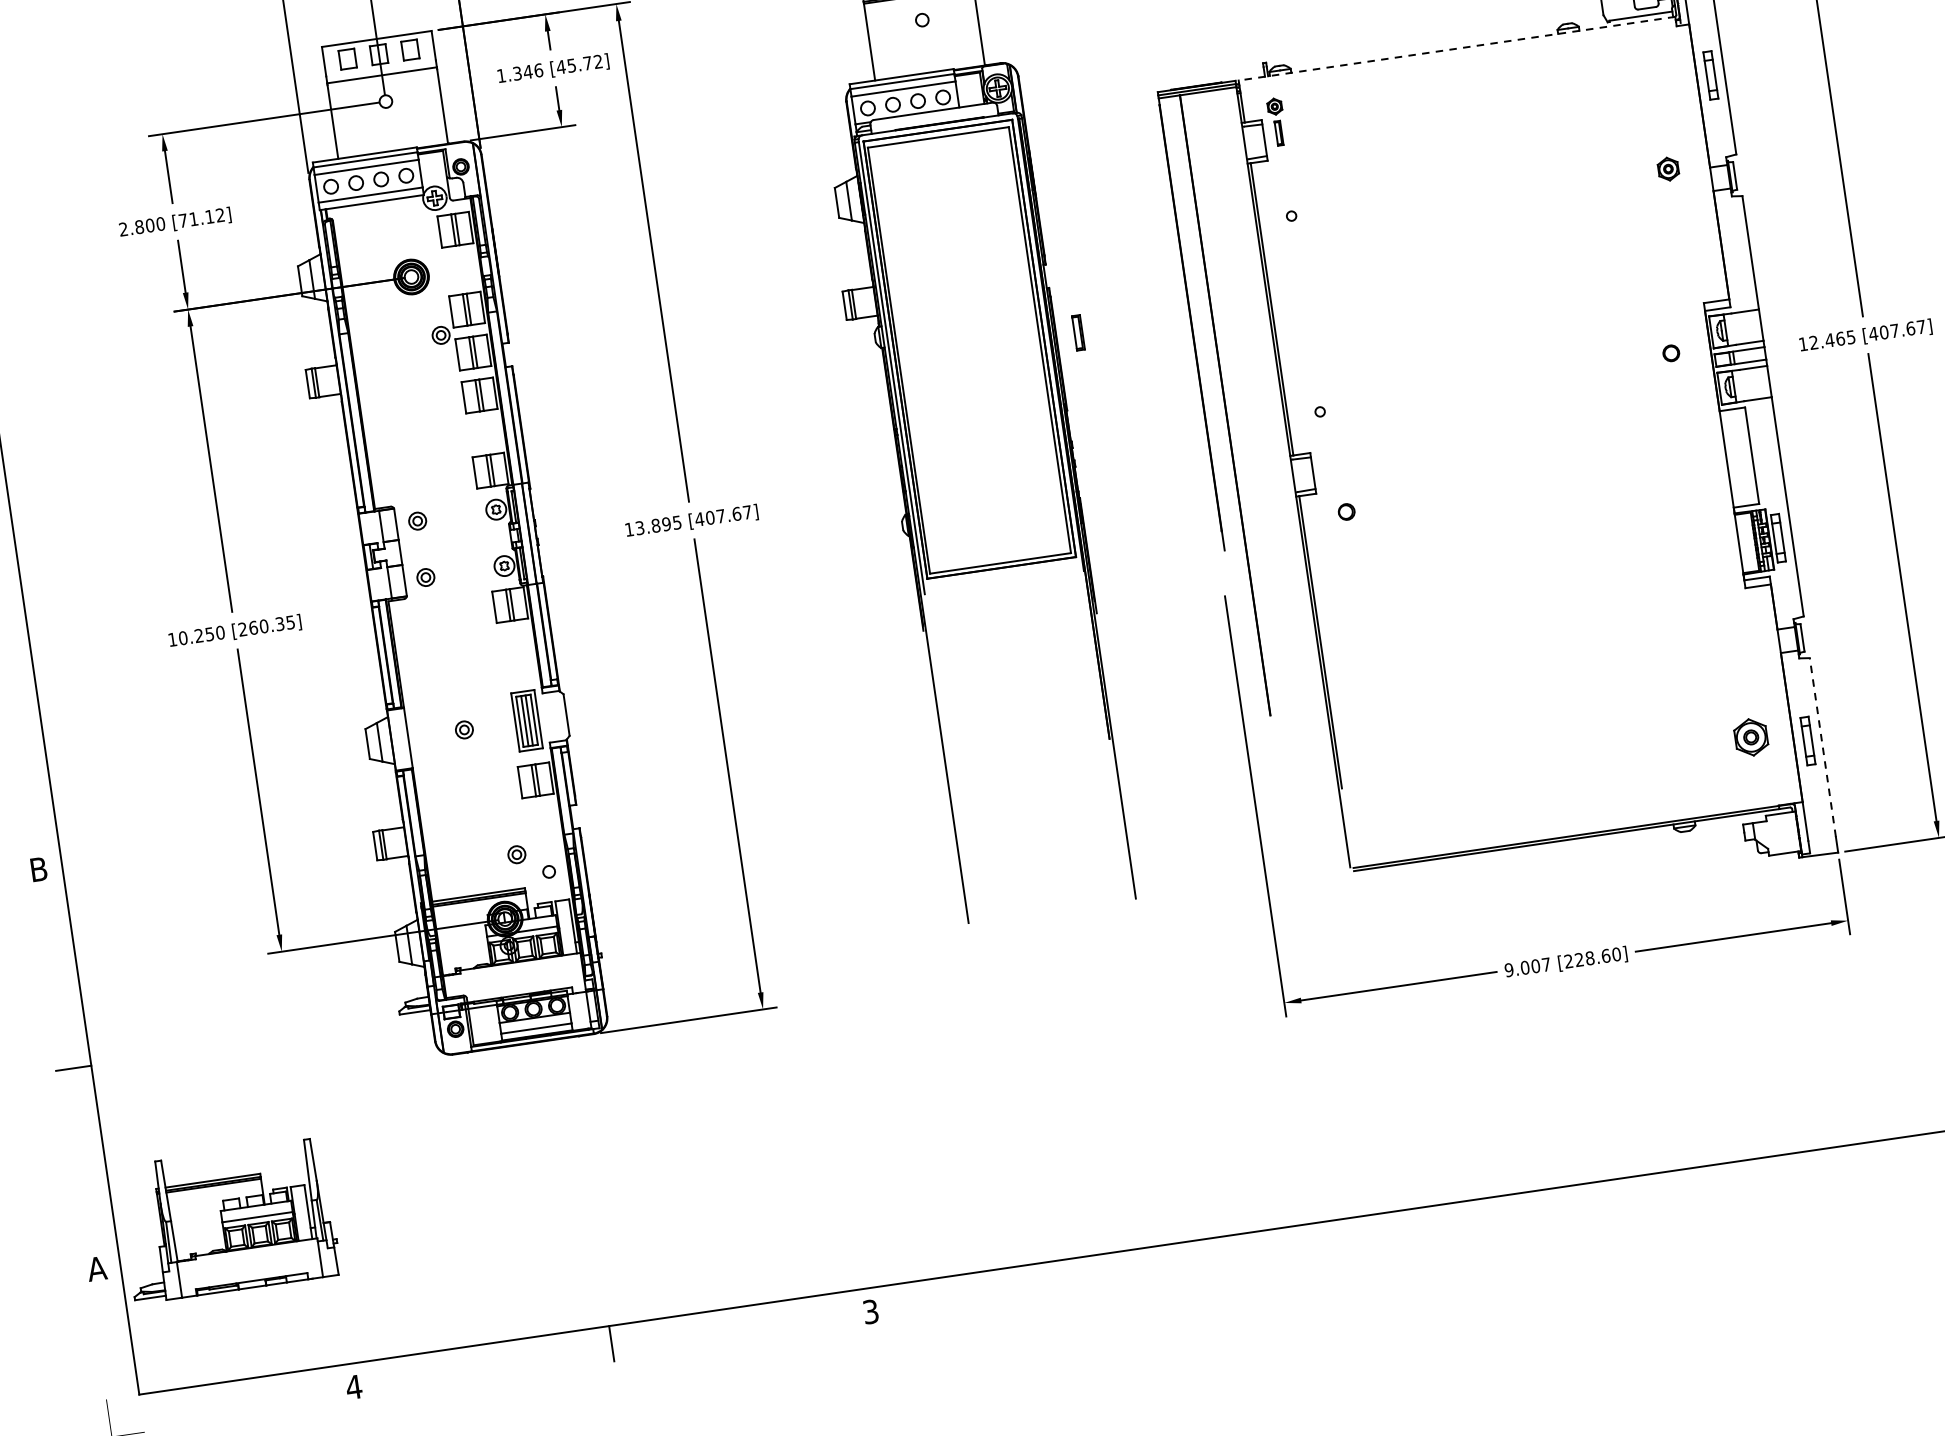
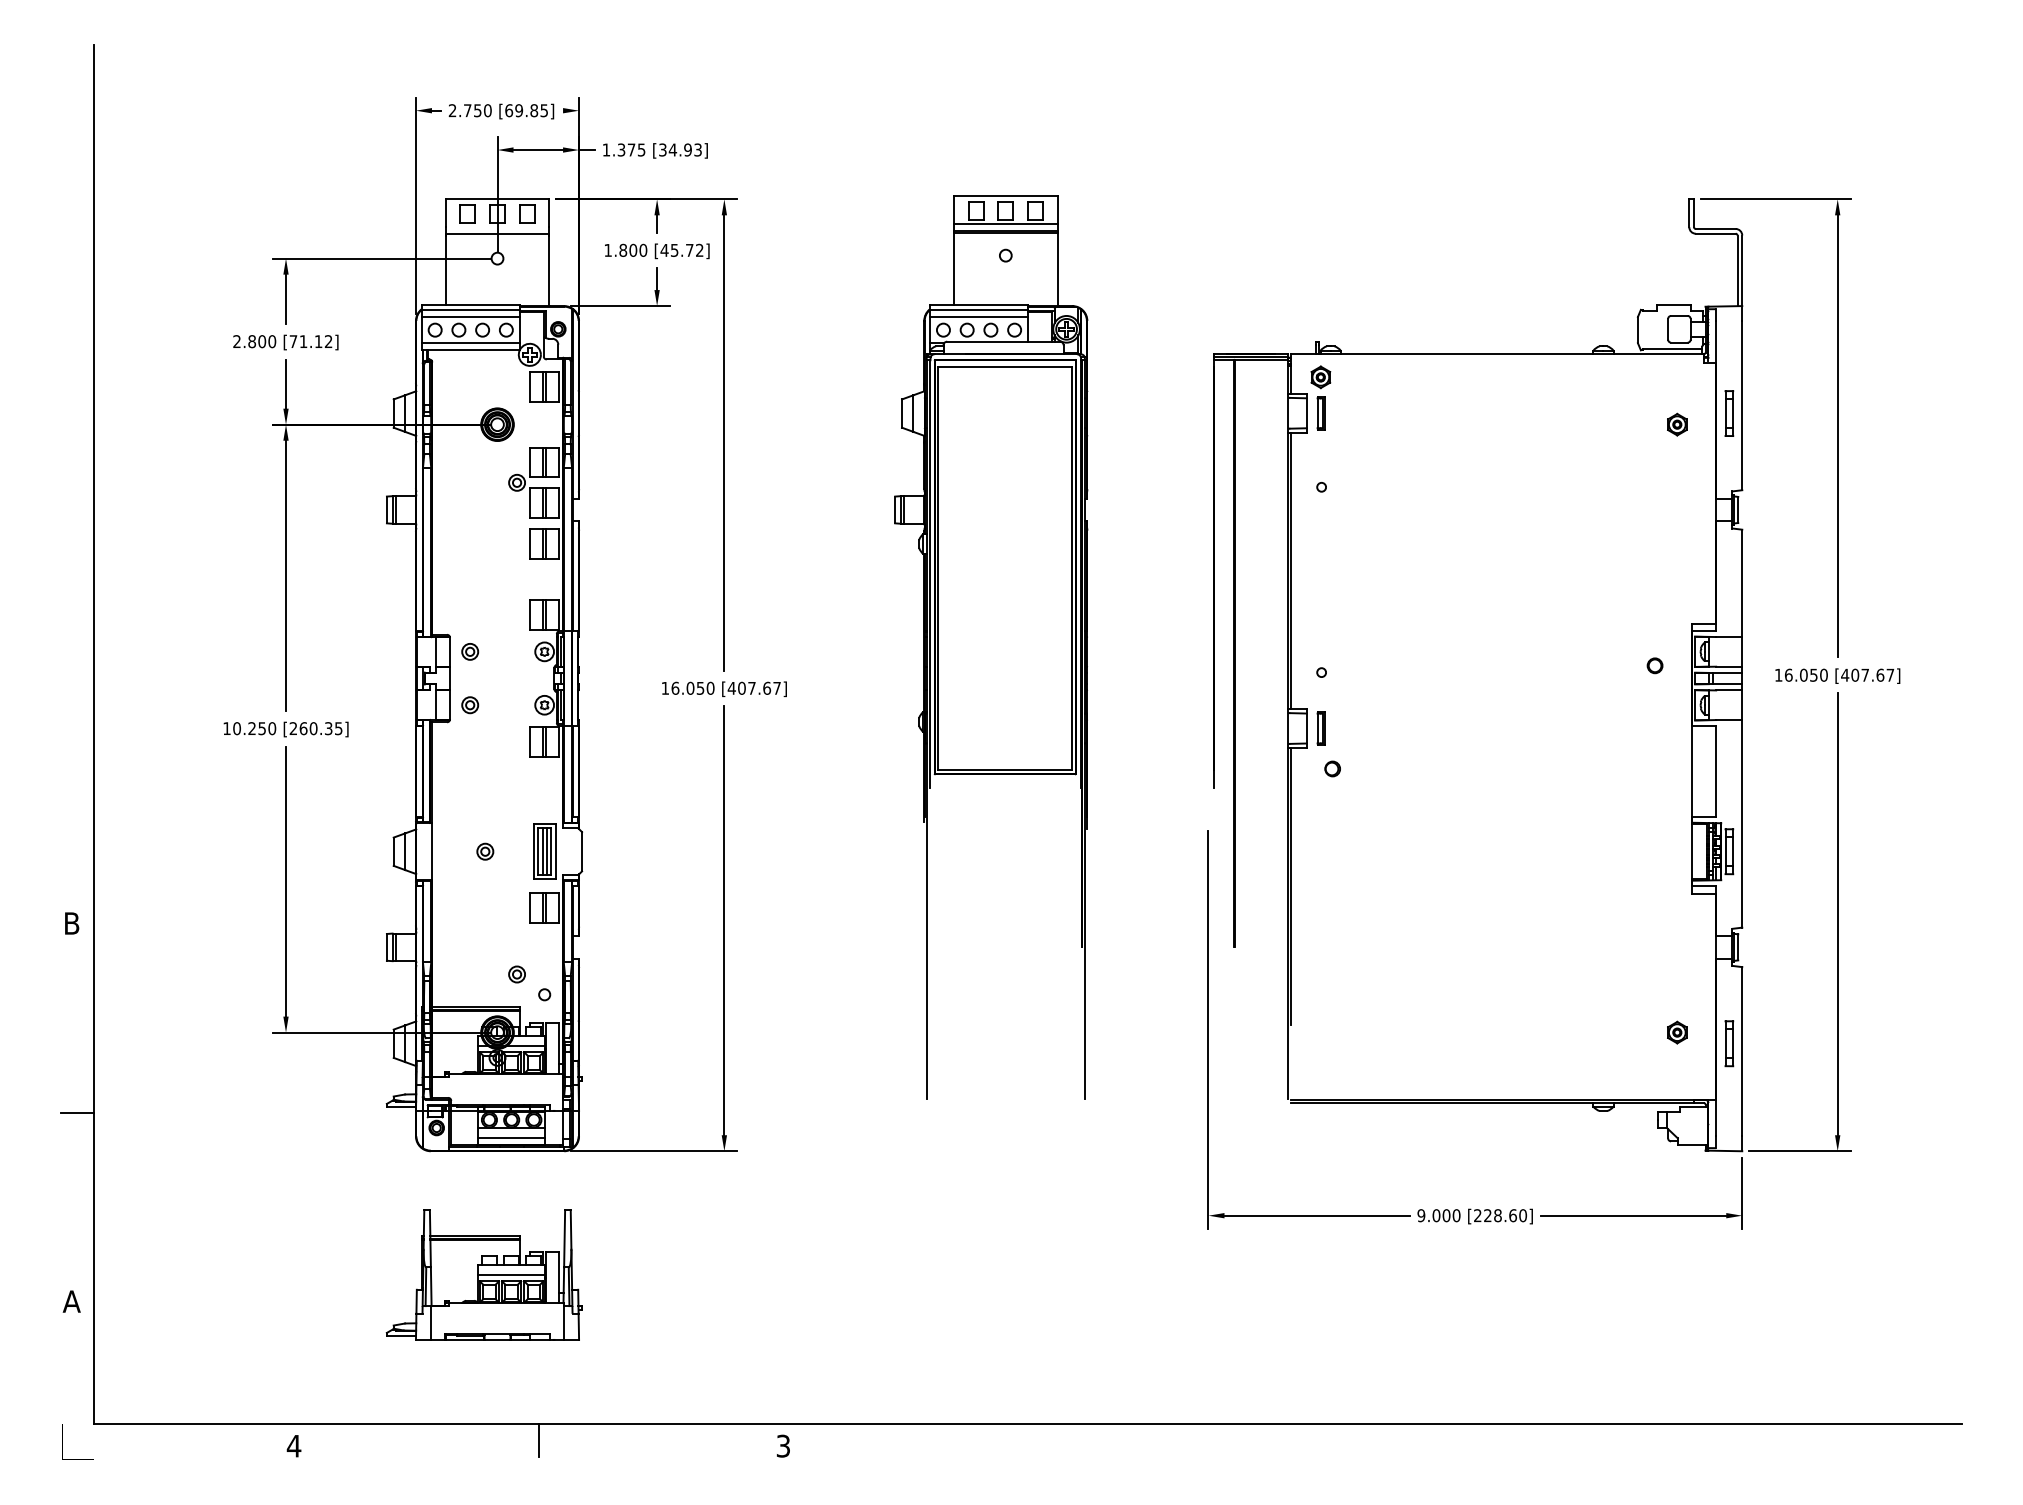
line: (1456, 48) -> (1497, 354), dashed -> solid
text: (528, 71) -> (633, 249), 1.346 -> 1.800
part: (1276, 121) -> (1320, 397), size x1.43
part: (1668, 168) -> (1677, 424), moved
part: (1077, 332) -> (1320, 728), moved
text: (1832, 339) -> (1806, 674), 12.465 -> 16.050
text: (657, 524) -> (692, 687), 13.895 -> 16.050
part: (1751, 737) -> (1677, 1032), size x0.62
line: (1823, 747) -> (1742, 1051), dashed -> solid
text: (1546, 964) -> (1456, 1215), 9.007 -> 9.000
part: (227, 1220) -> (483, 1274), moved

